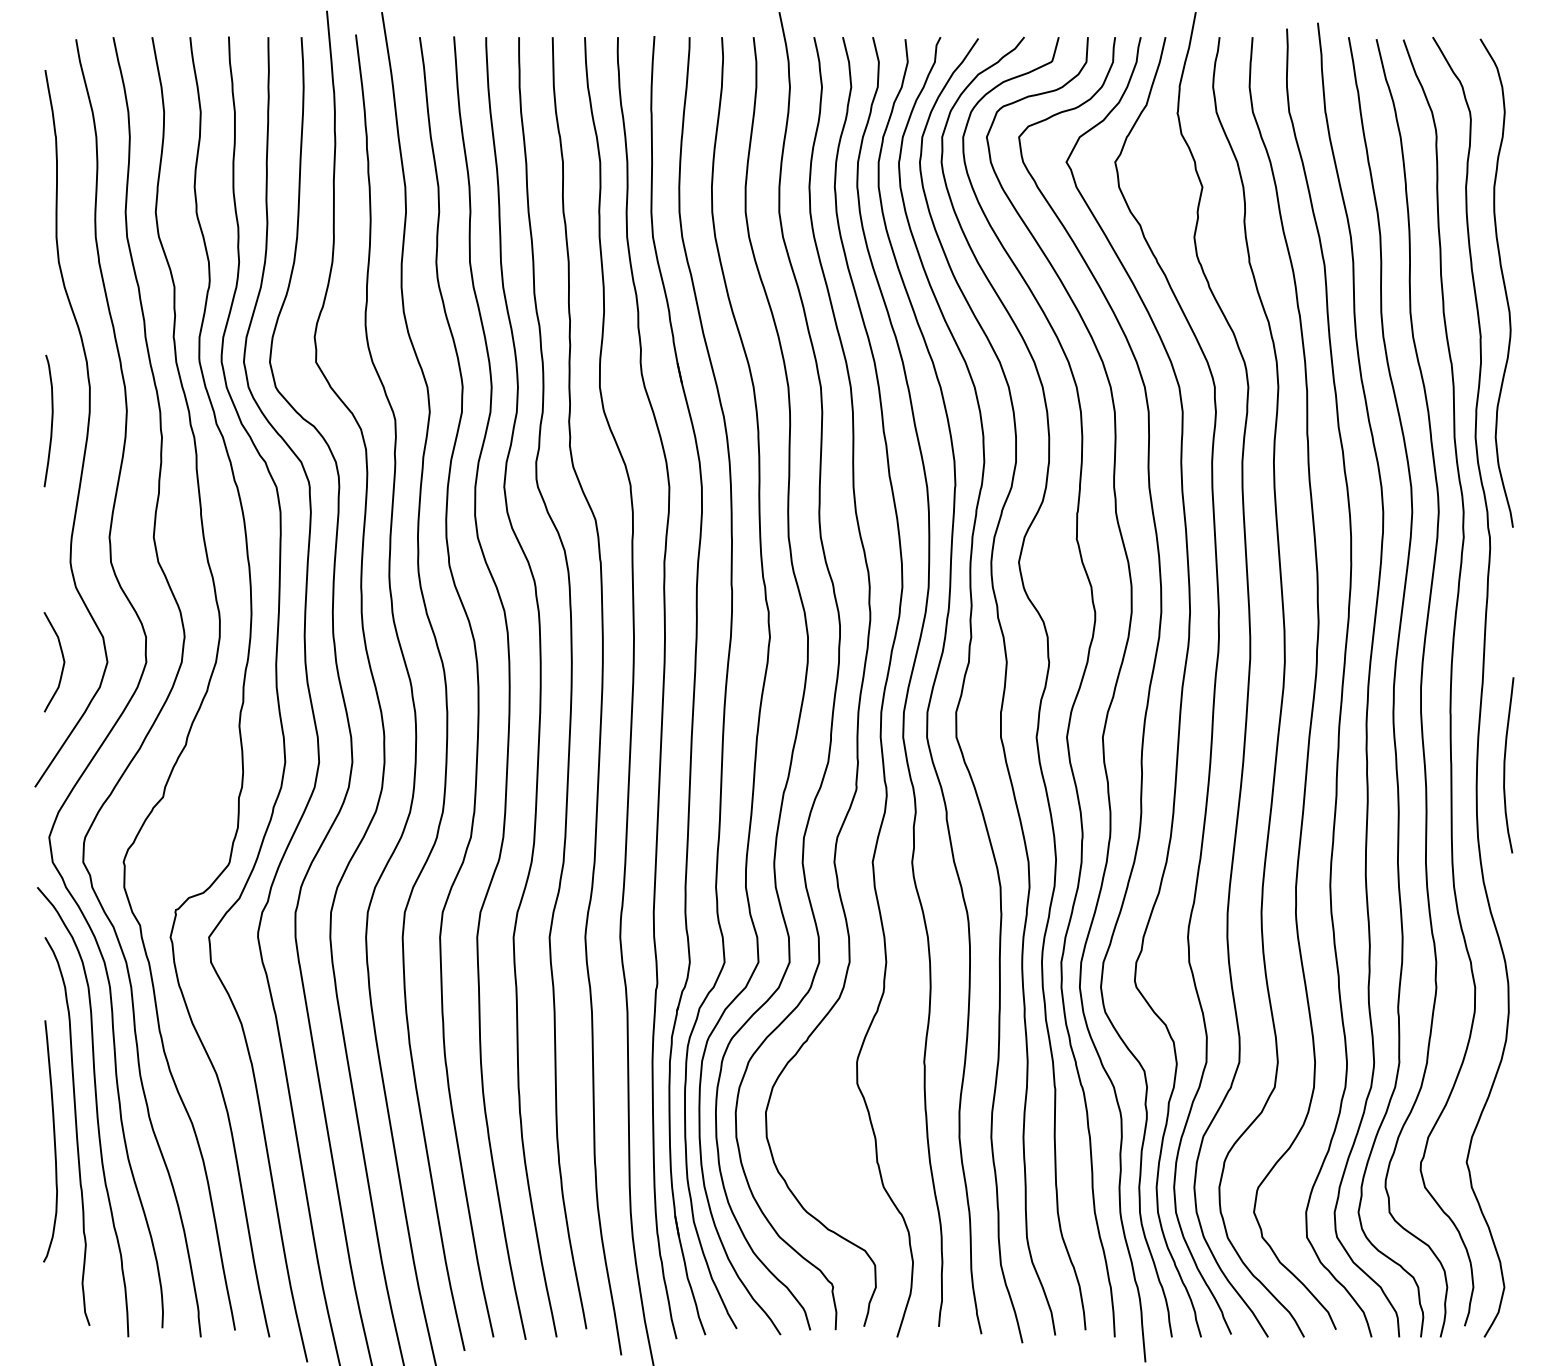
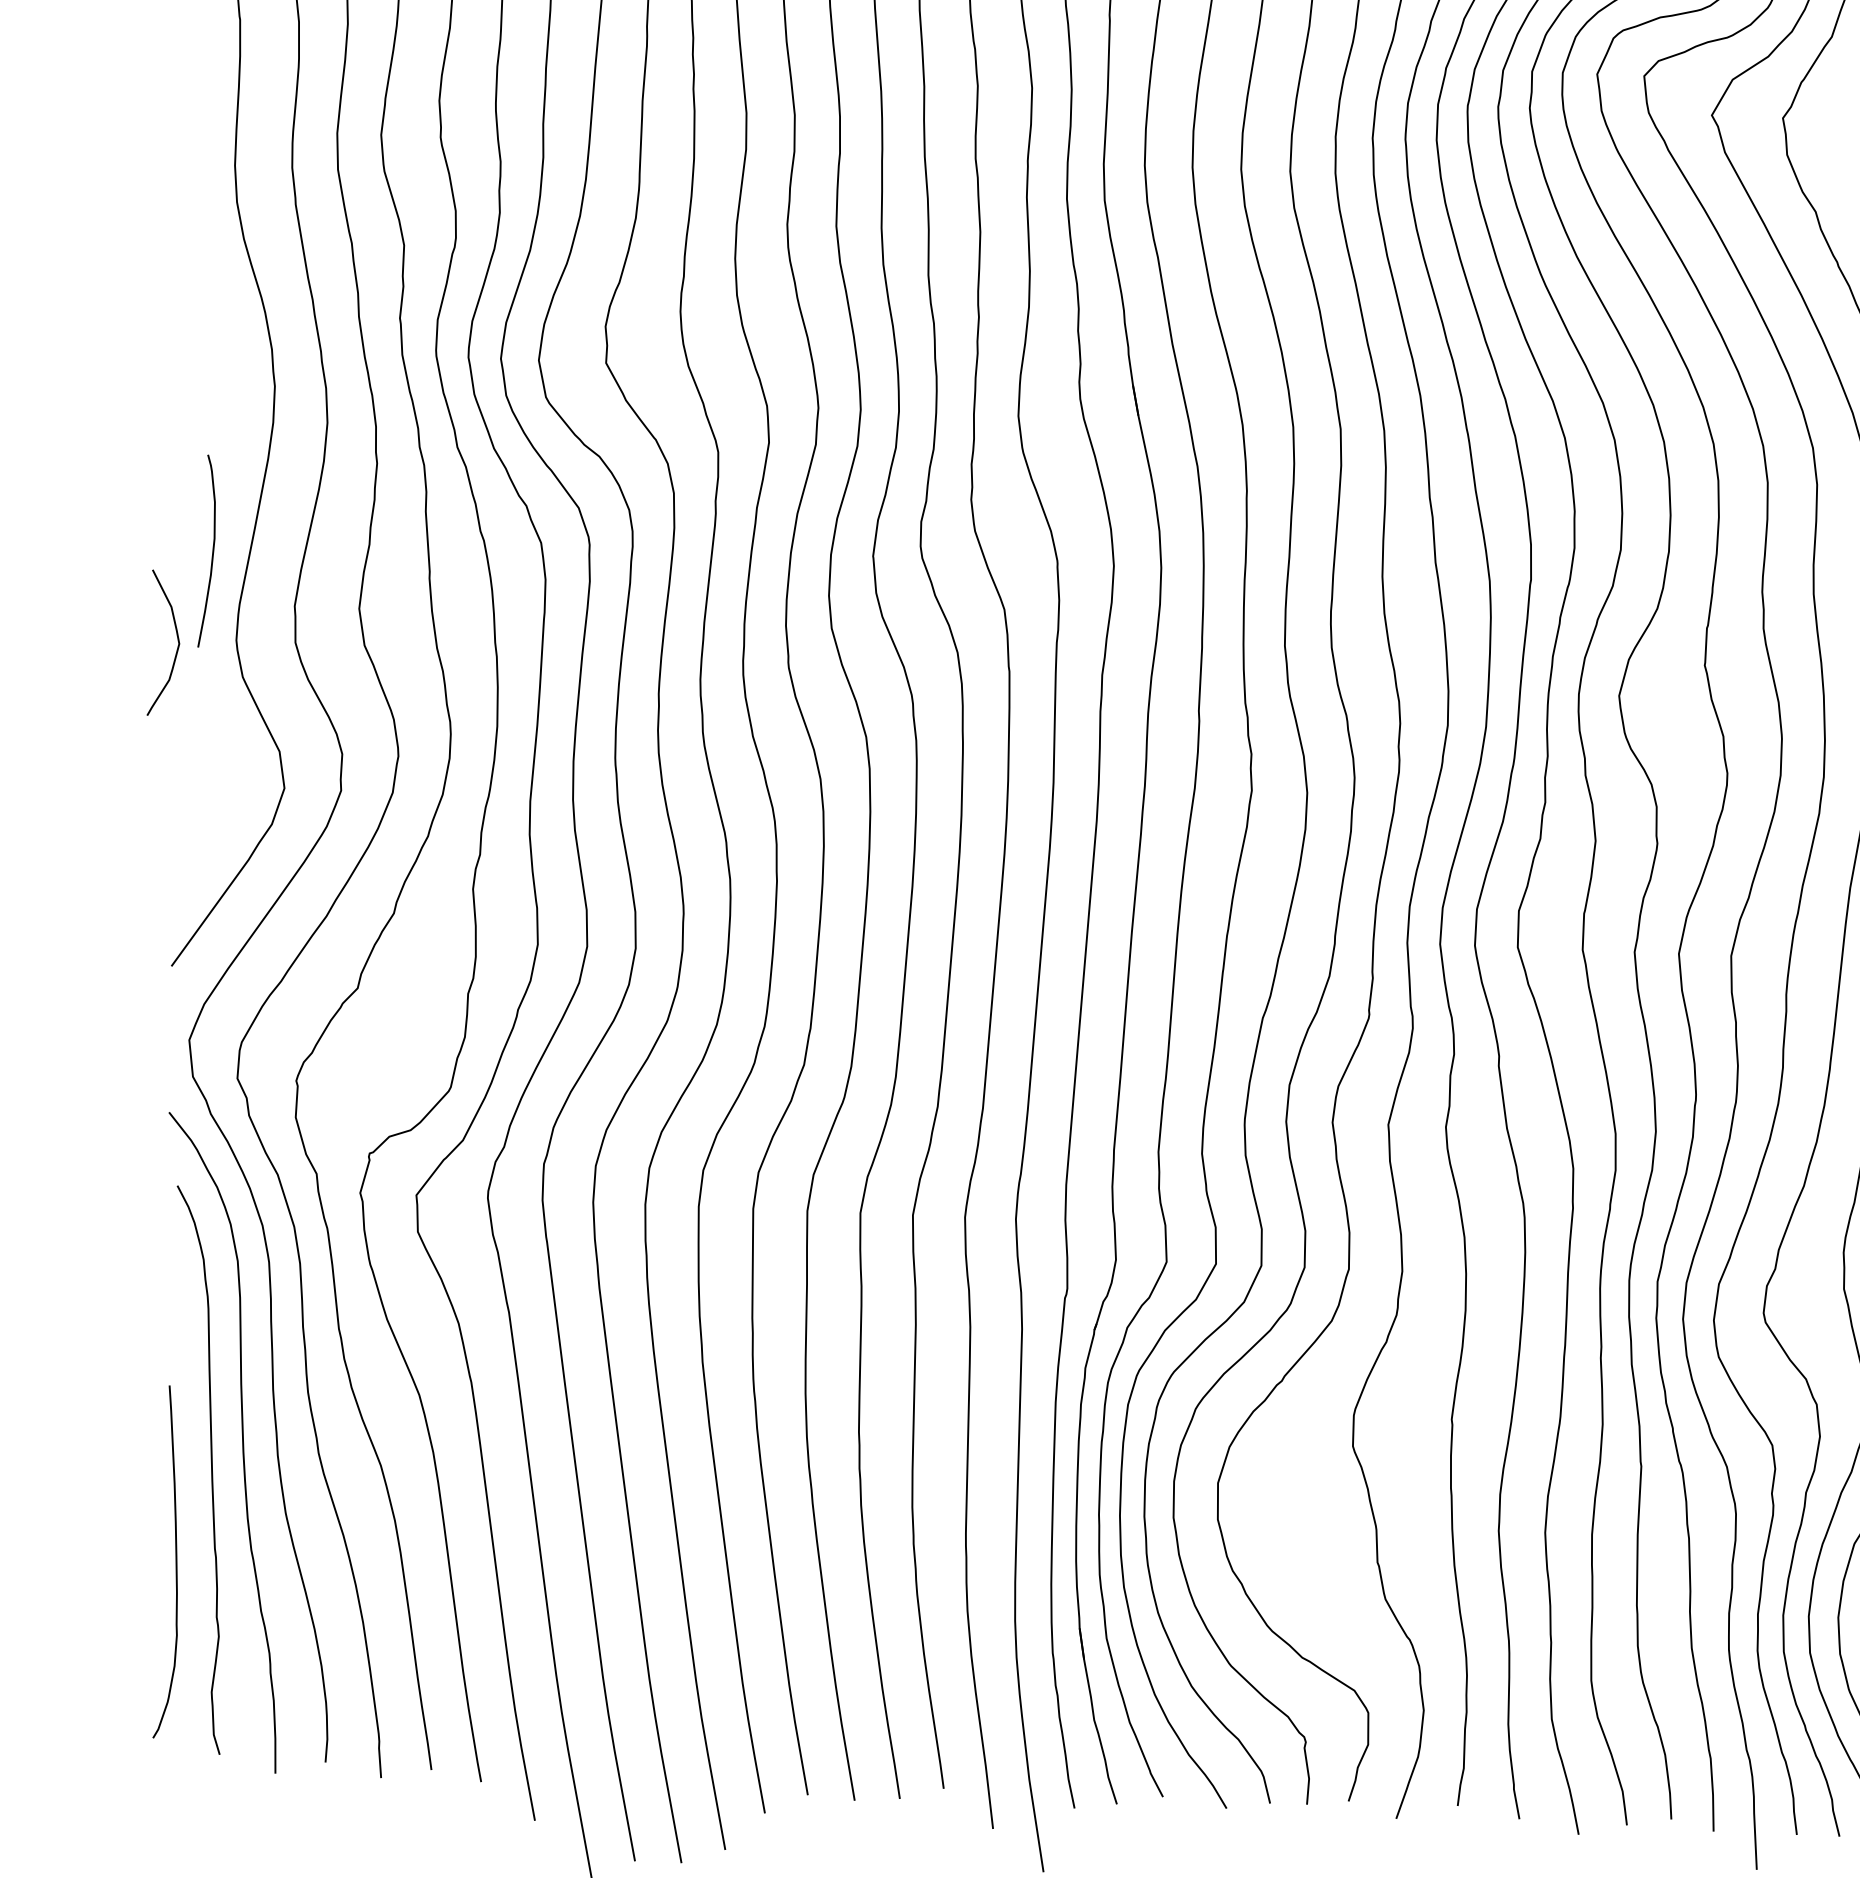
curve: (51, 420) -> (212, 550), moved
curve: (62, 665) -> (176, 648), moved
curve: (53, 1140) -> (174, 1561), moved

